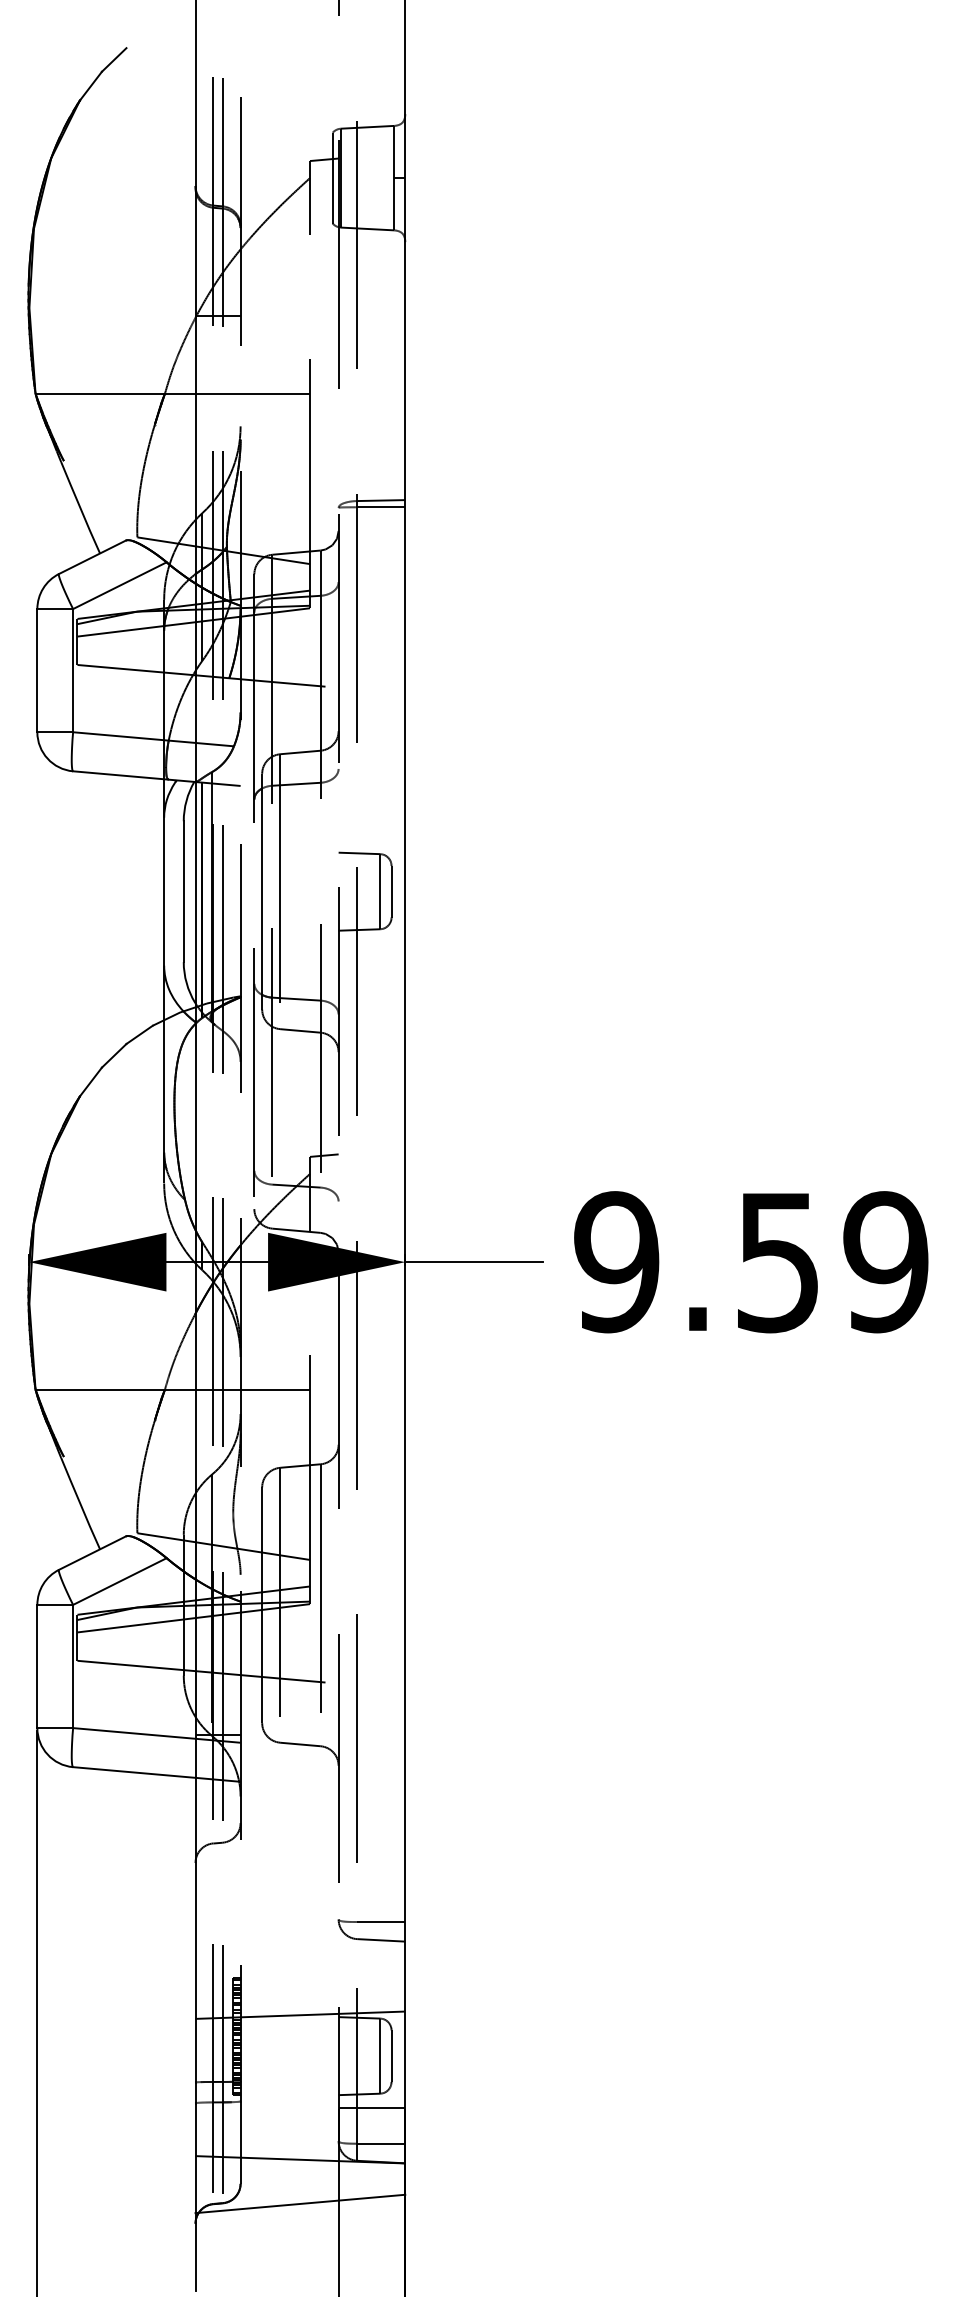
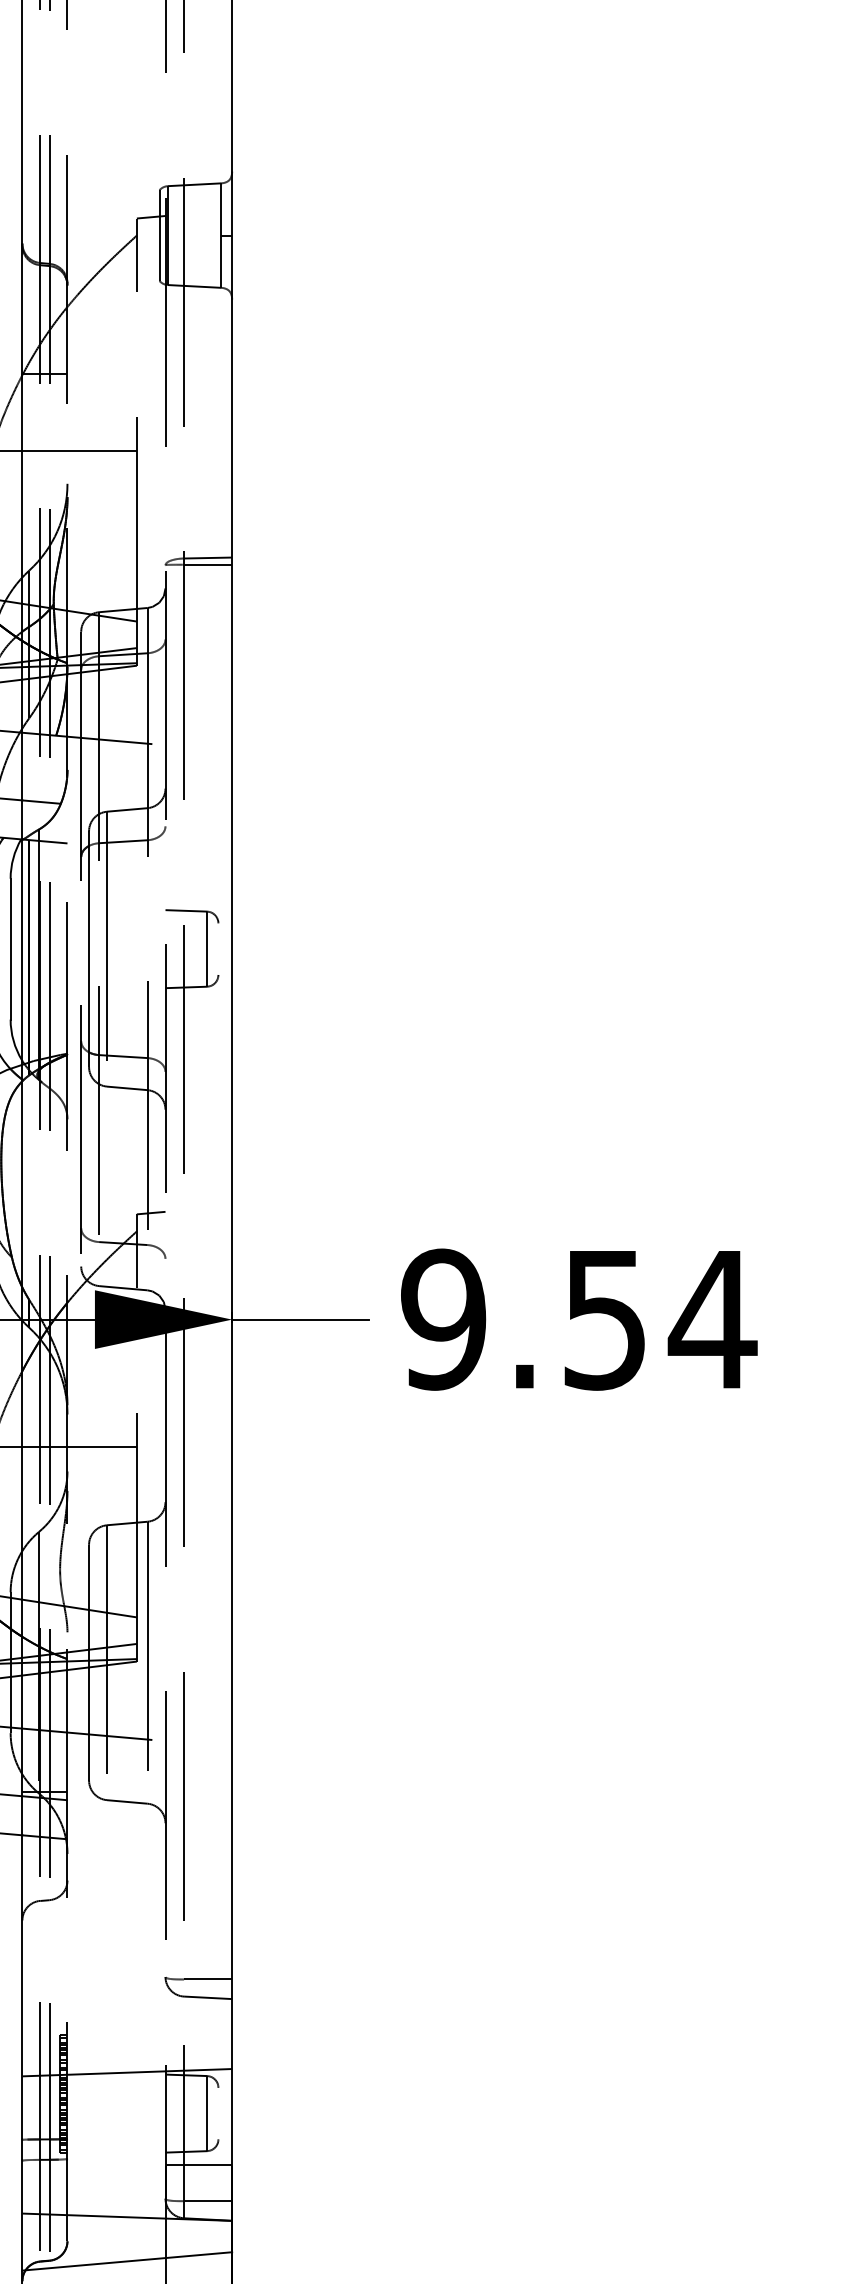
line: (391, 891) -> (218, 948), removed
text: (885, 1262) -> (712, 1319), 9.59 -> 9.54
line: (391, 2055) -> (218, 2112), removed

